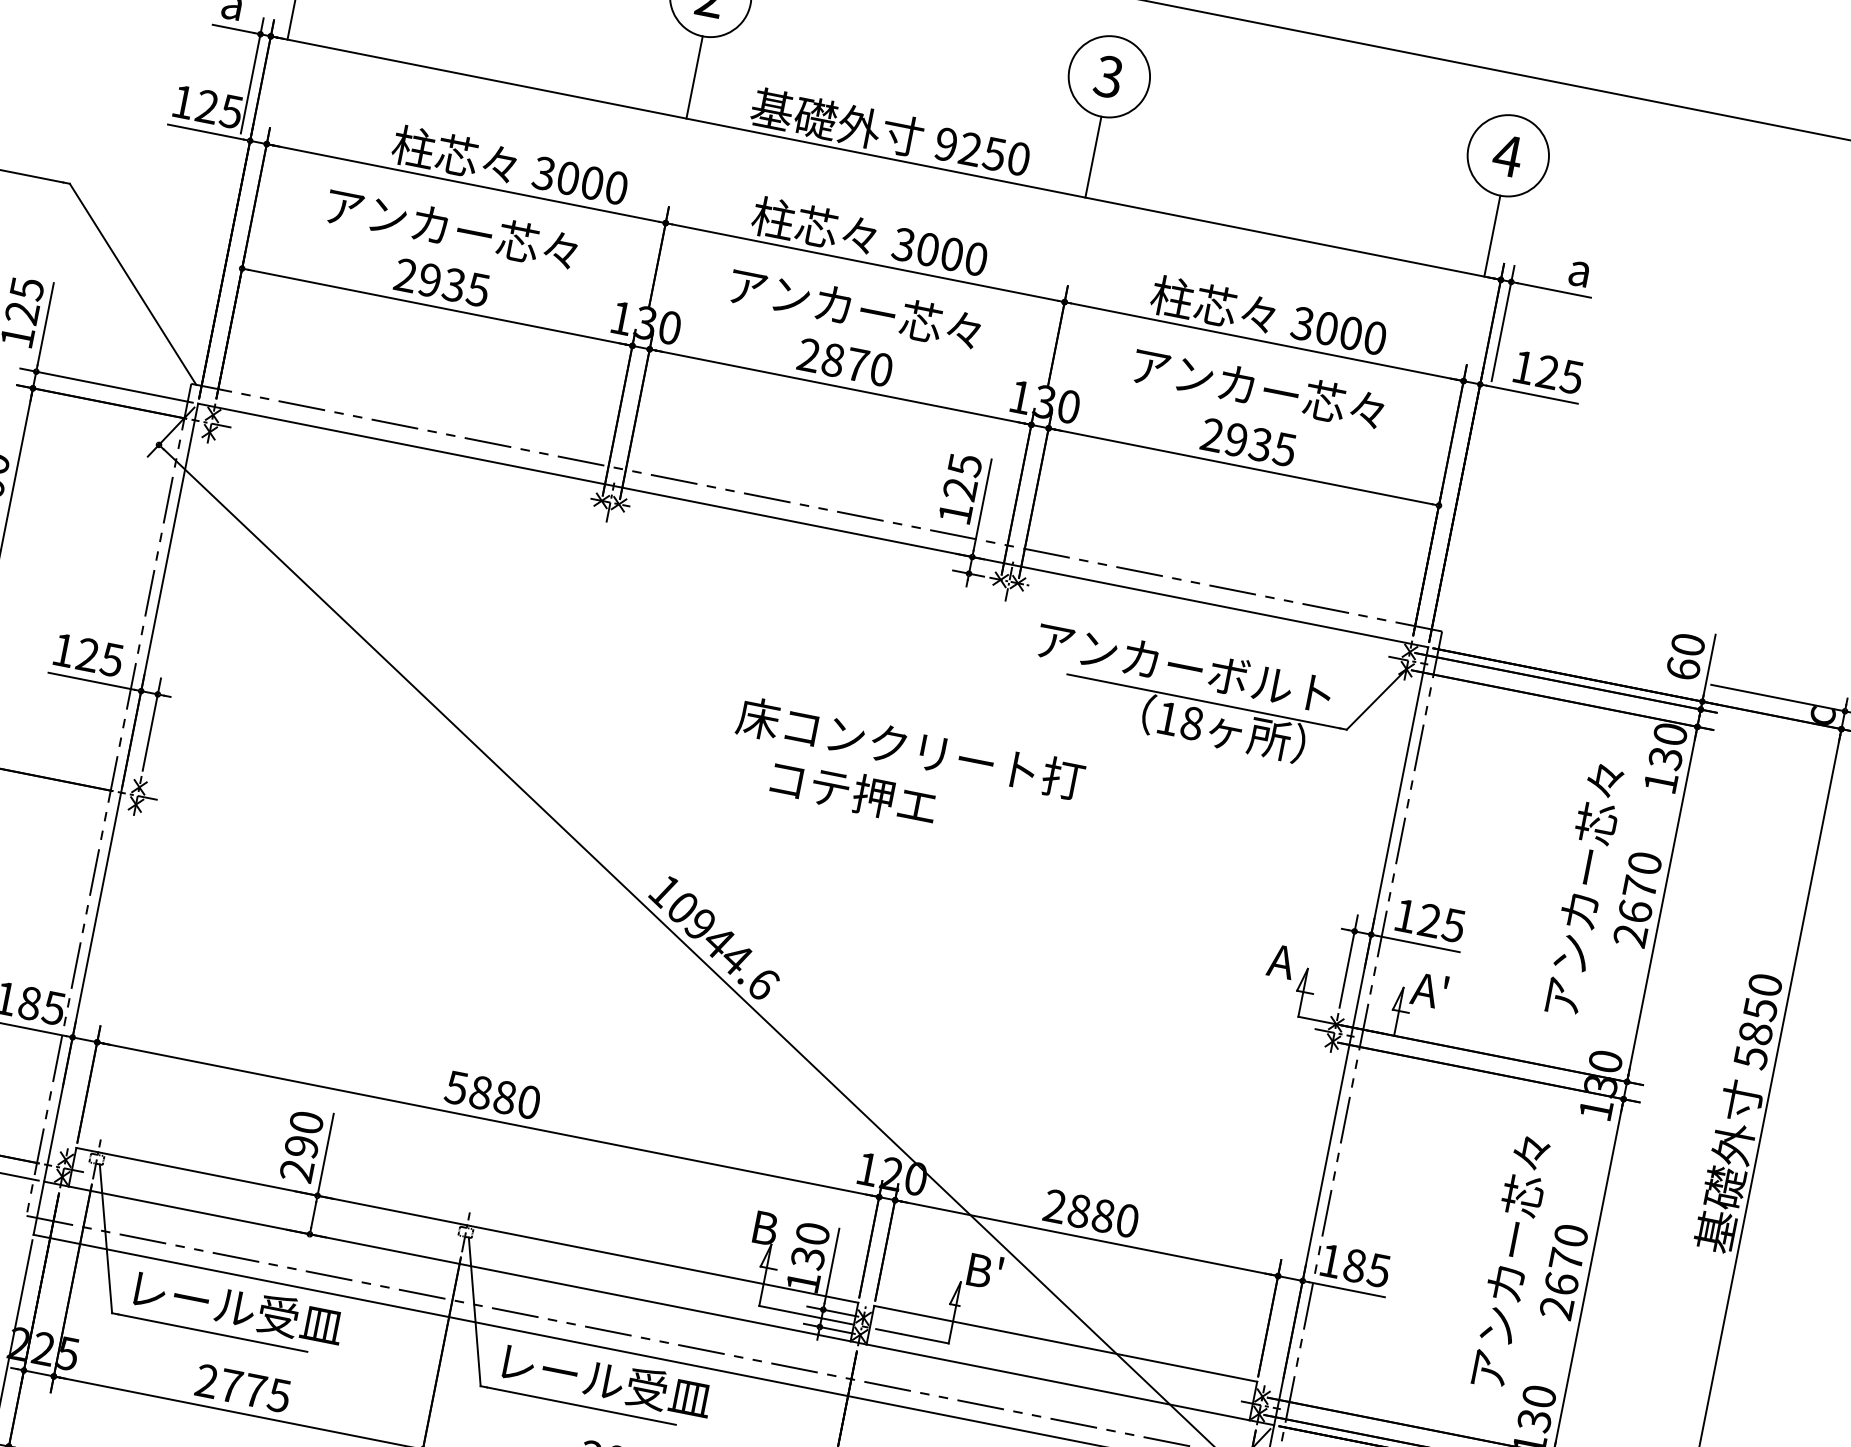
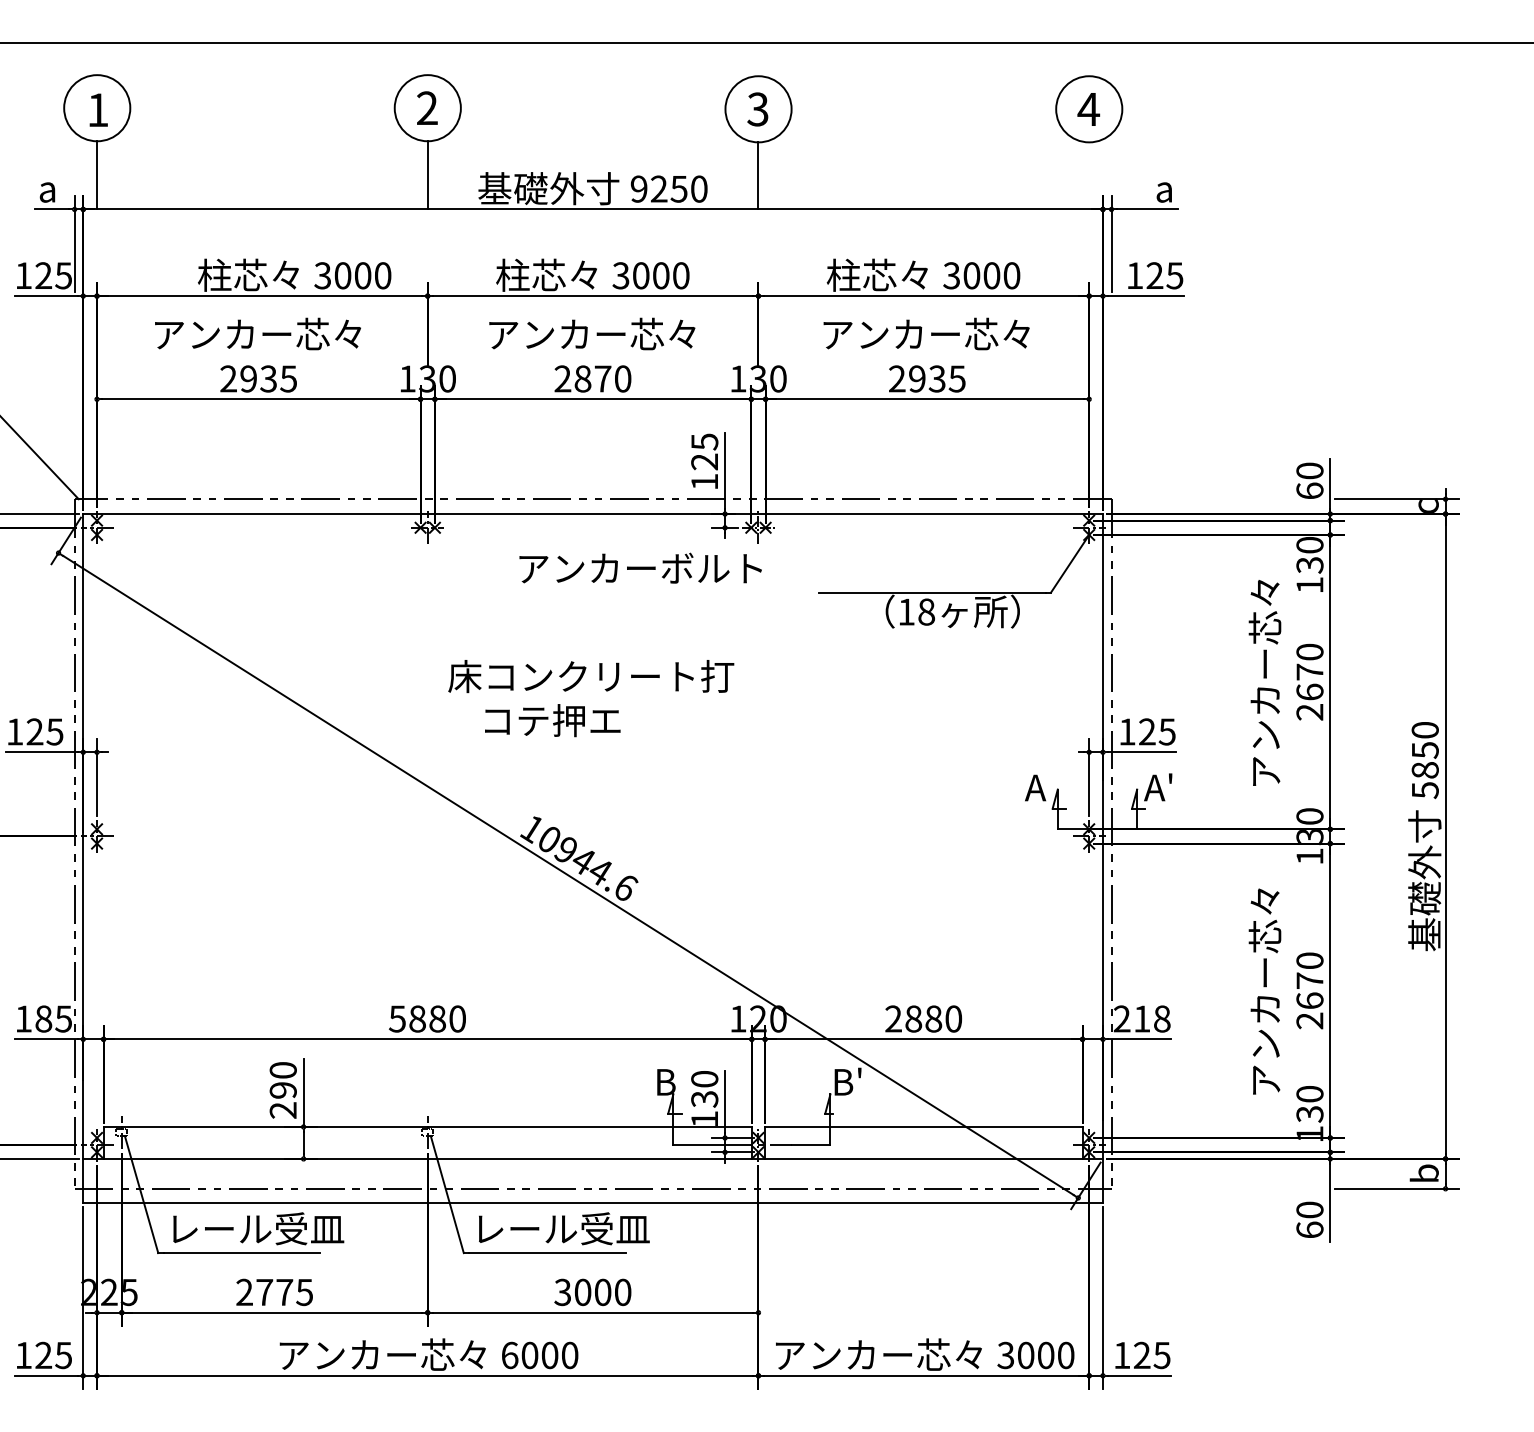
line: (1492, 235) -> (1089, 175), removed
text: (1184, 666) -> (640, 567), moved
text: (905, 775) -> (591, 698), moved
text: (1354, 1265) -> (1141, 1018), 185 -> 218

